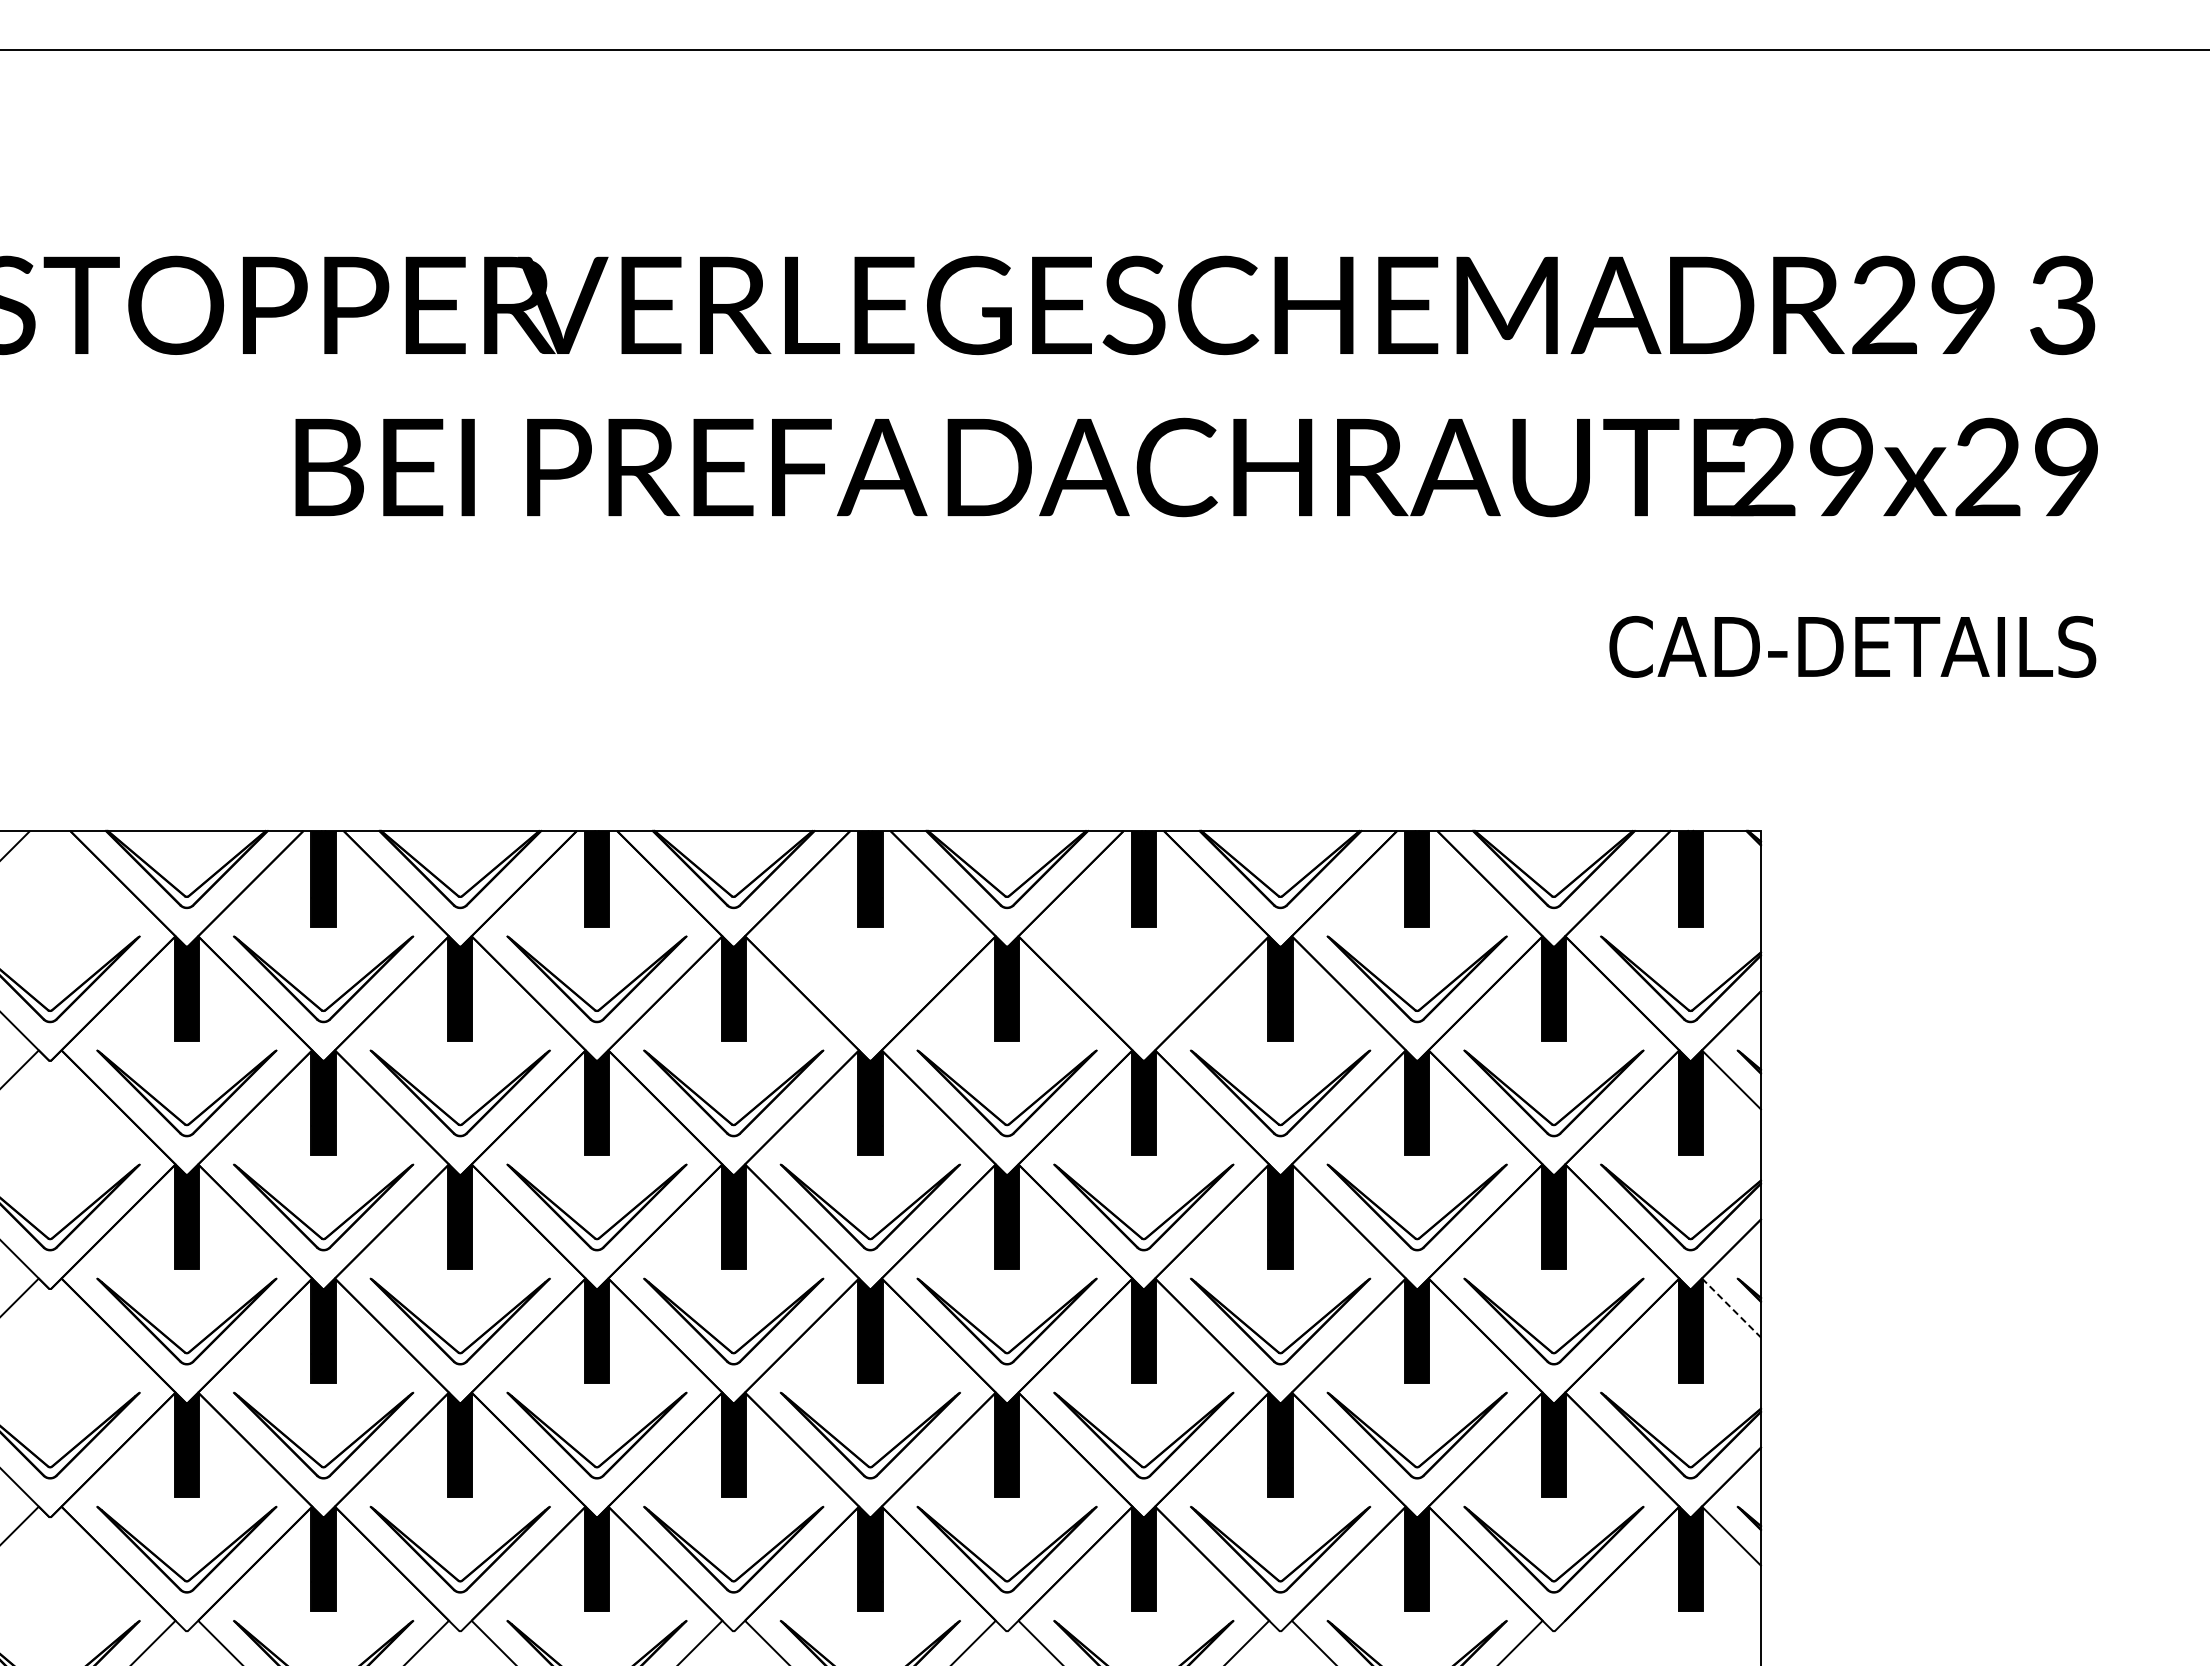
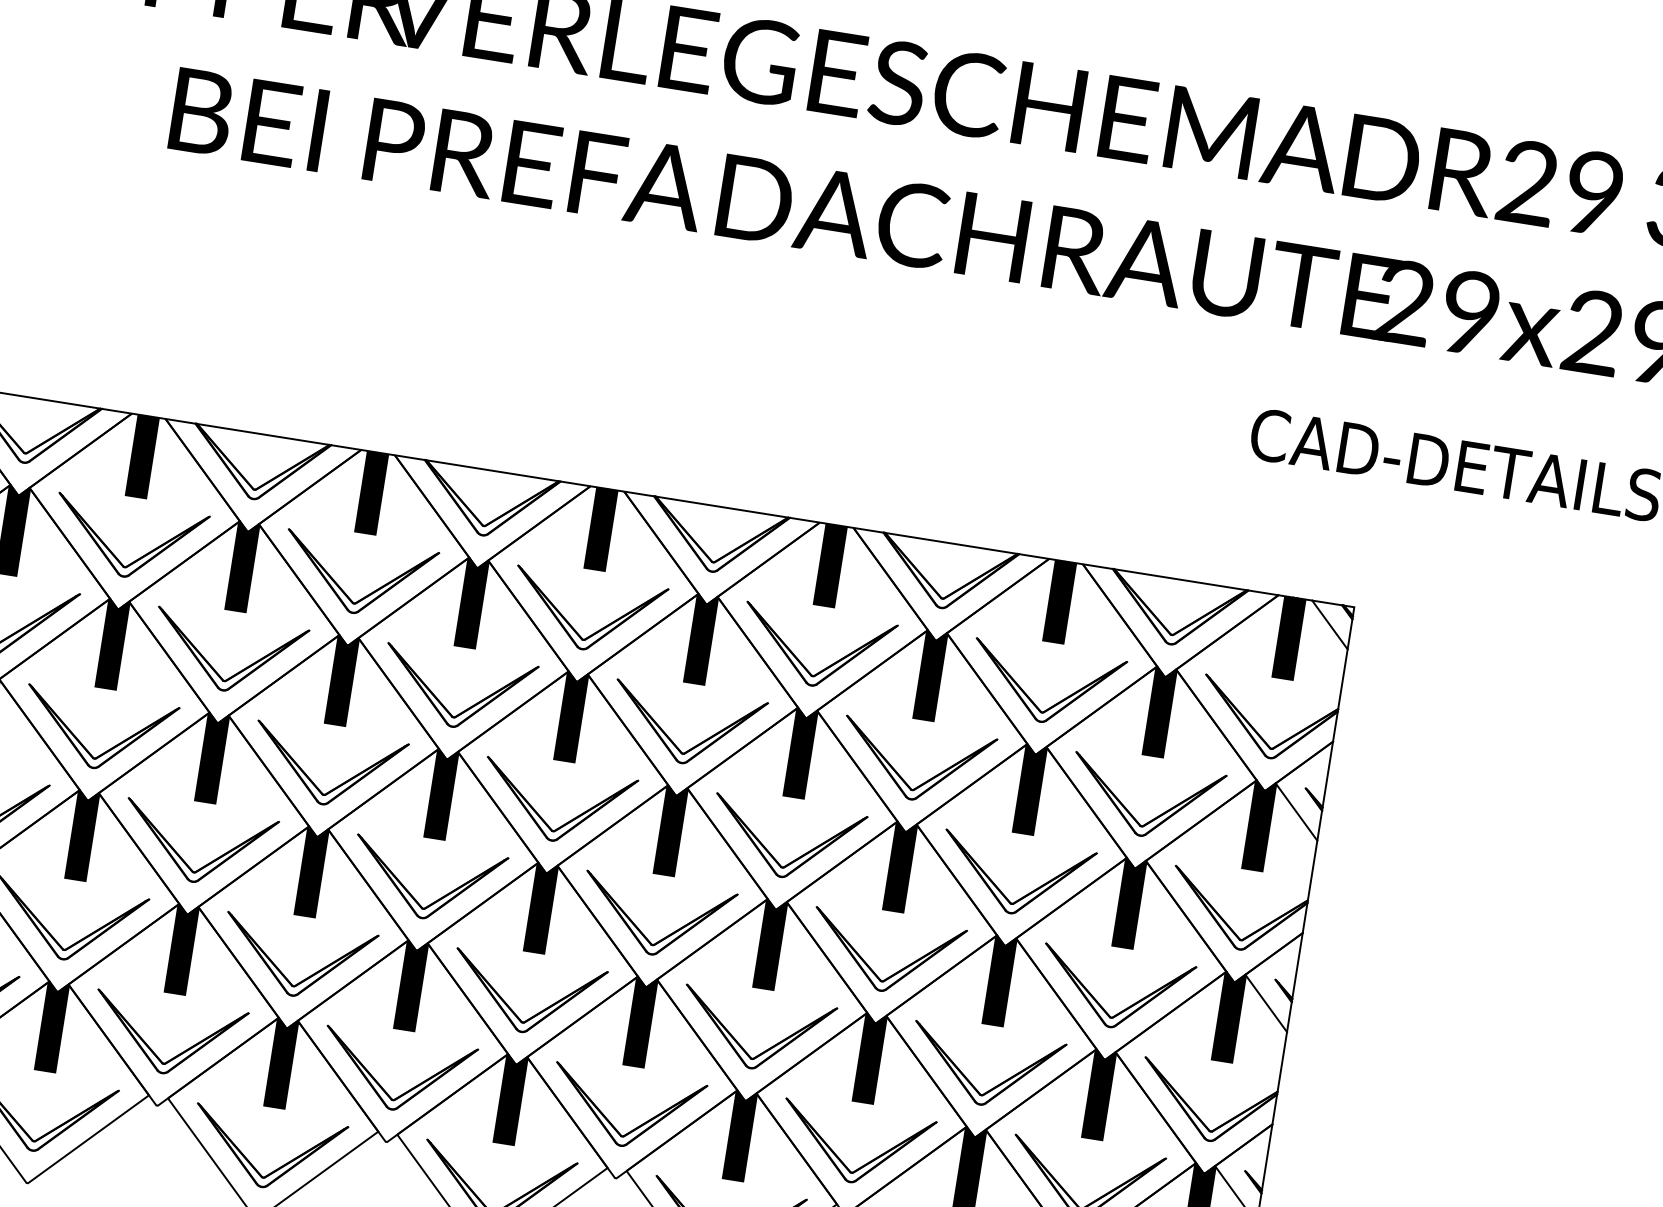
line: (1735, 856) -> (1329, 625), added
part: (1126, 995) -> (800, 660), added
part: (854, 996) -> (572, 625), added
line: (1731, 1308) -> (1266, 1003), dashed -> solid

